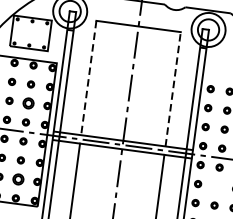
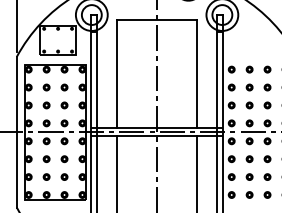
line: (89, 78) -> (117, 74), dashed -> solid
line: (172, 89) -> (196, 74), dashed -> solid
part: (28, 103) -> (64, 105), size x0.62
part: (18, 178) -> (64, 176), size x0.62
part: (217, 185) -> (249, 158), added

